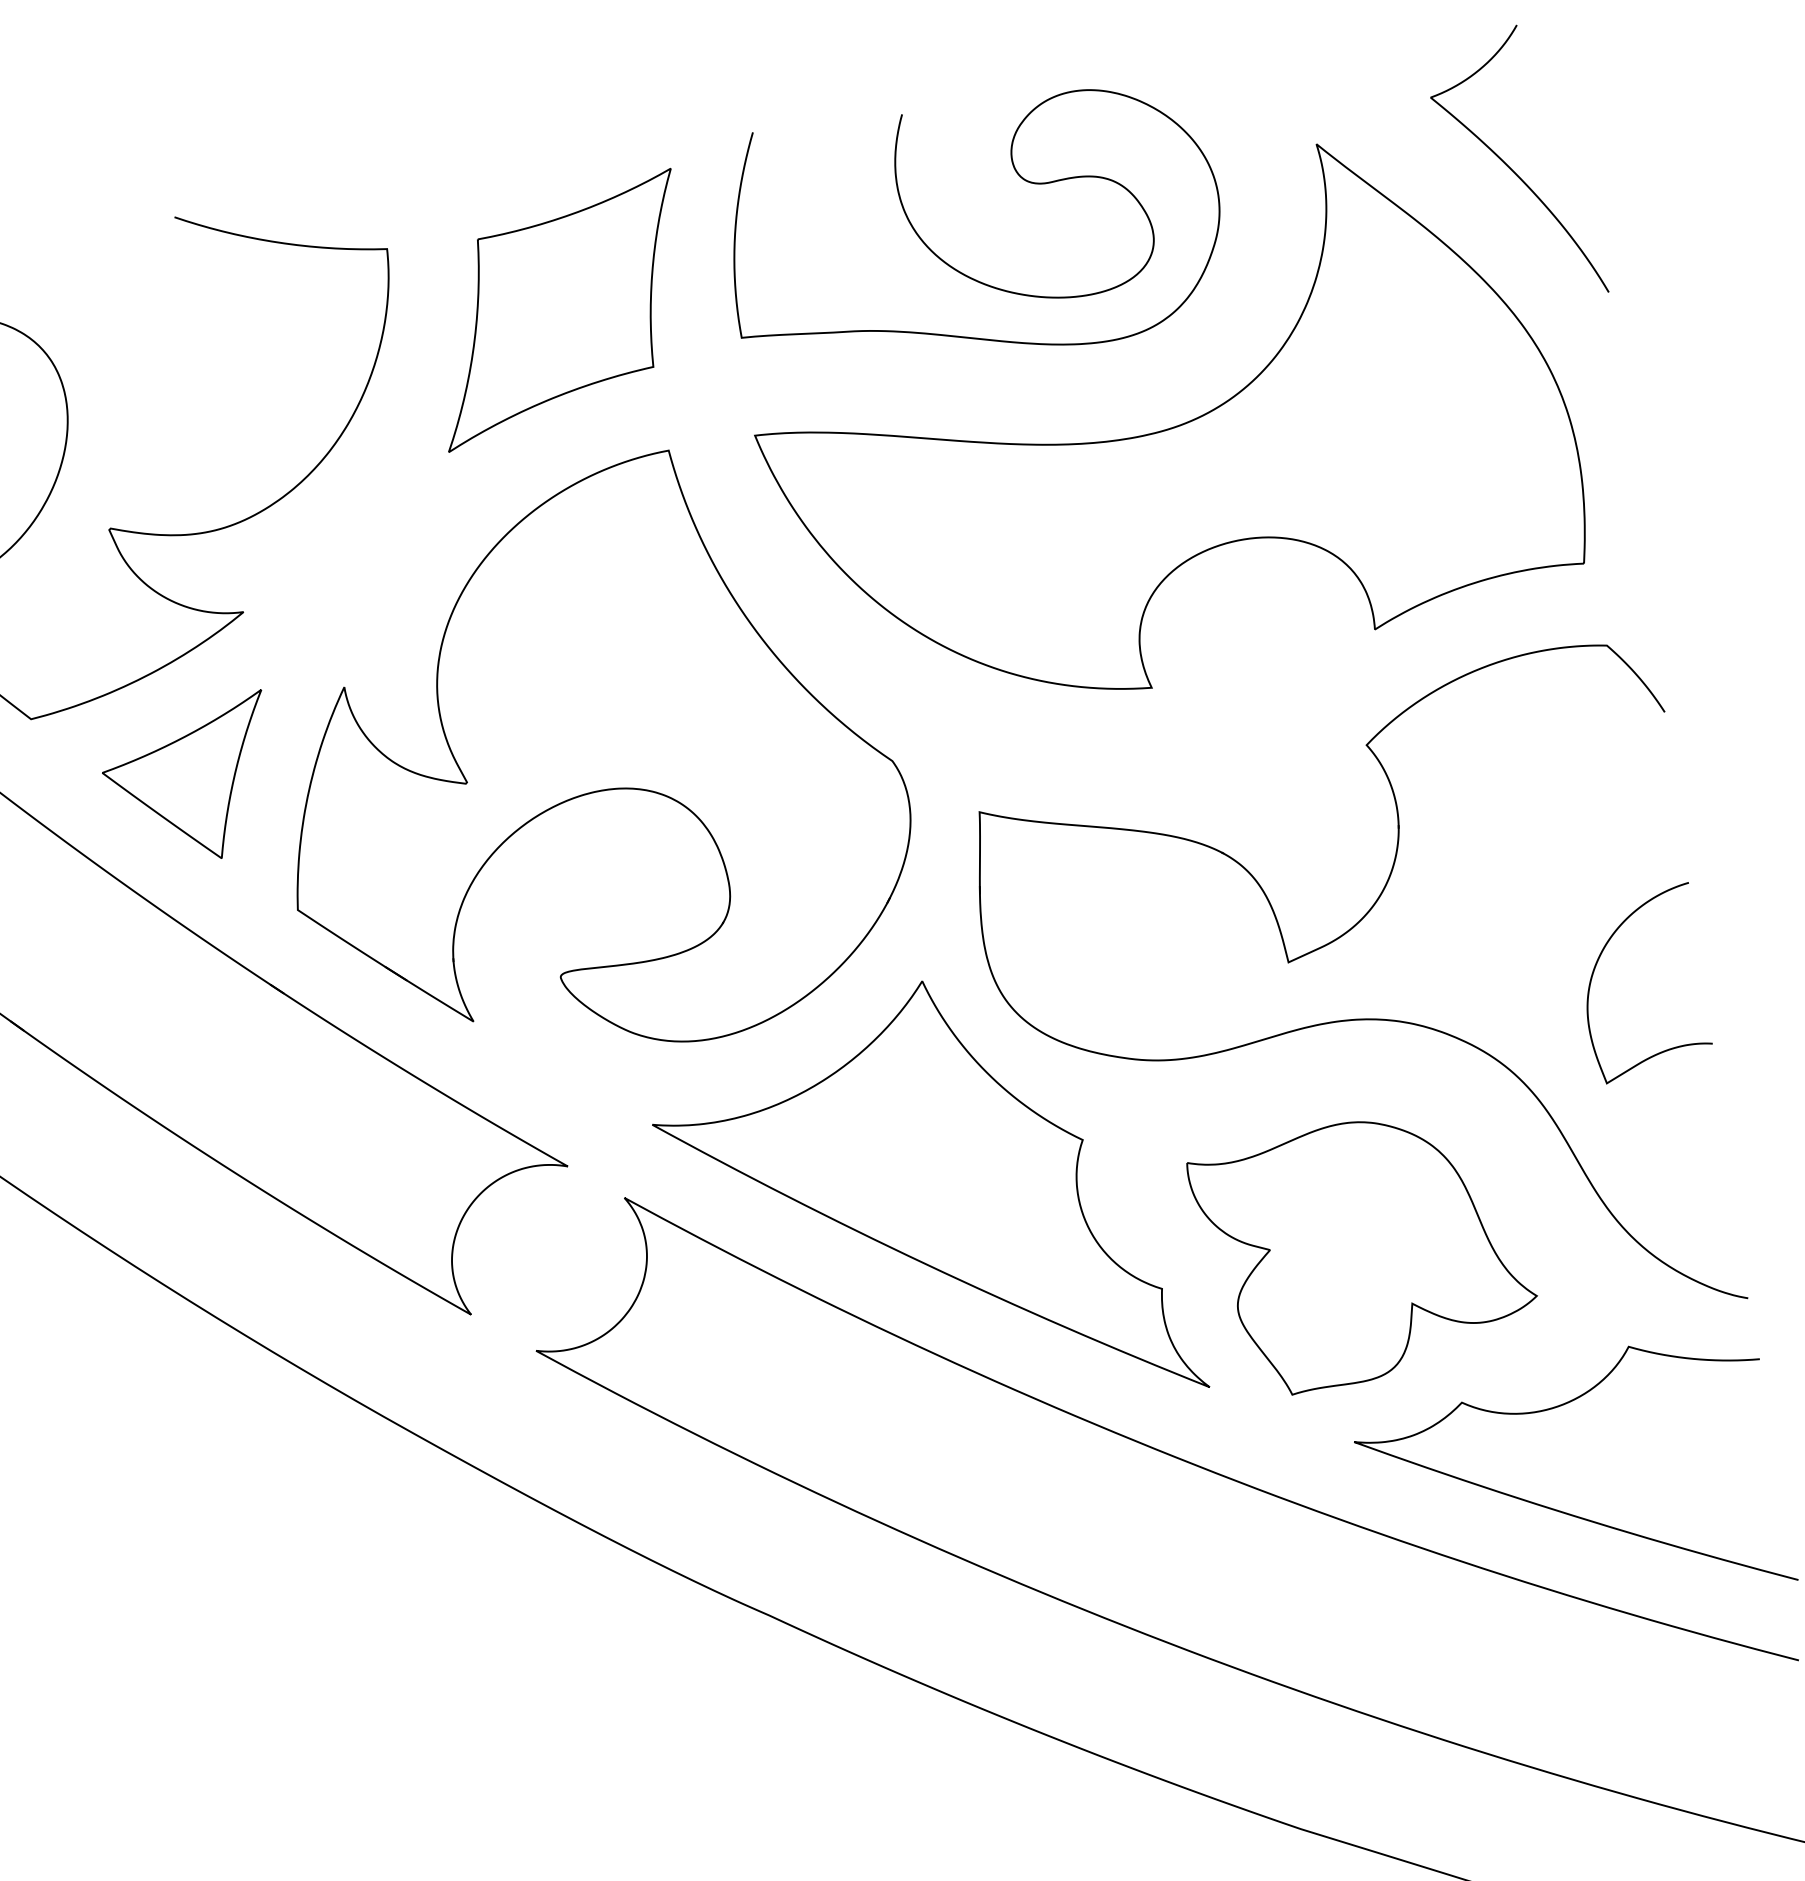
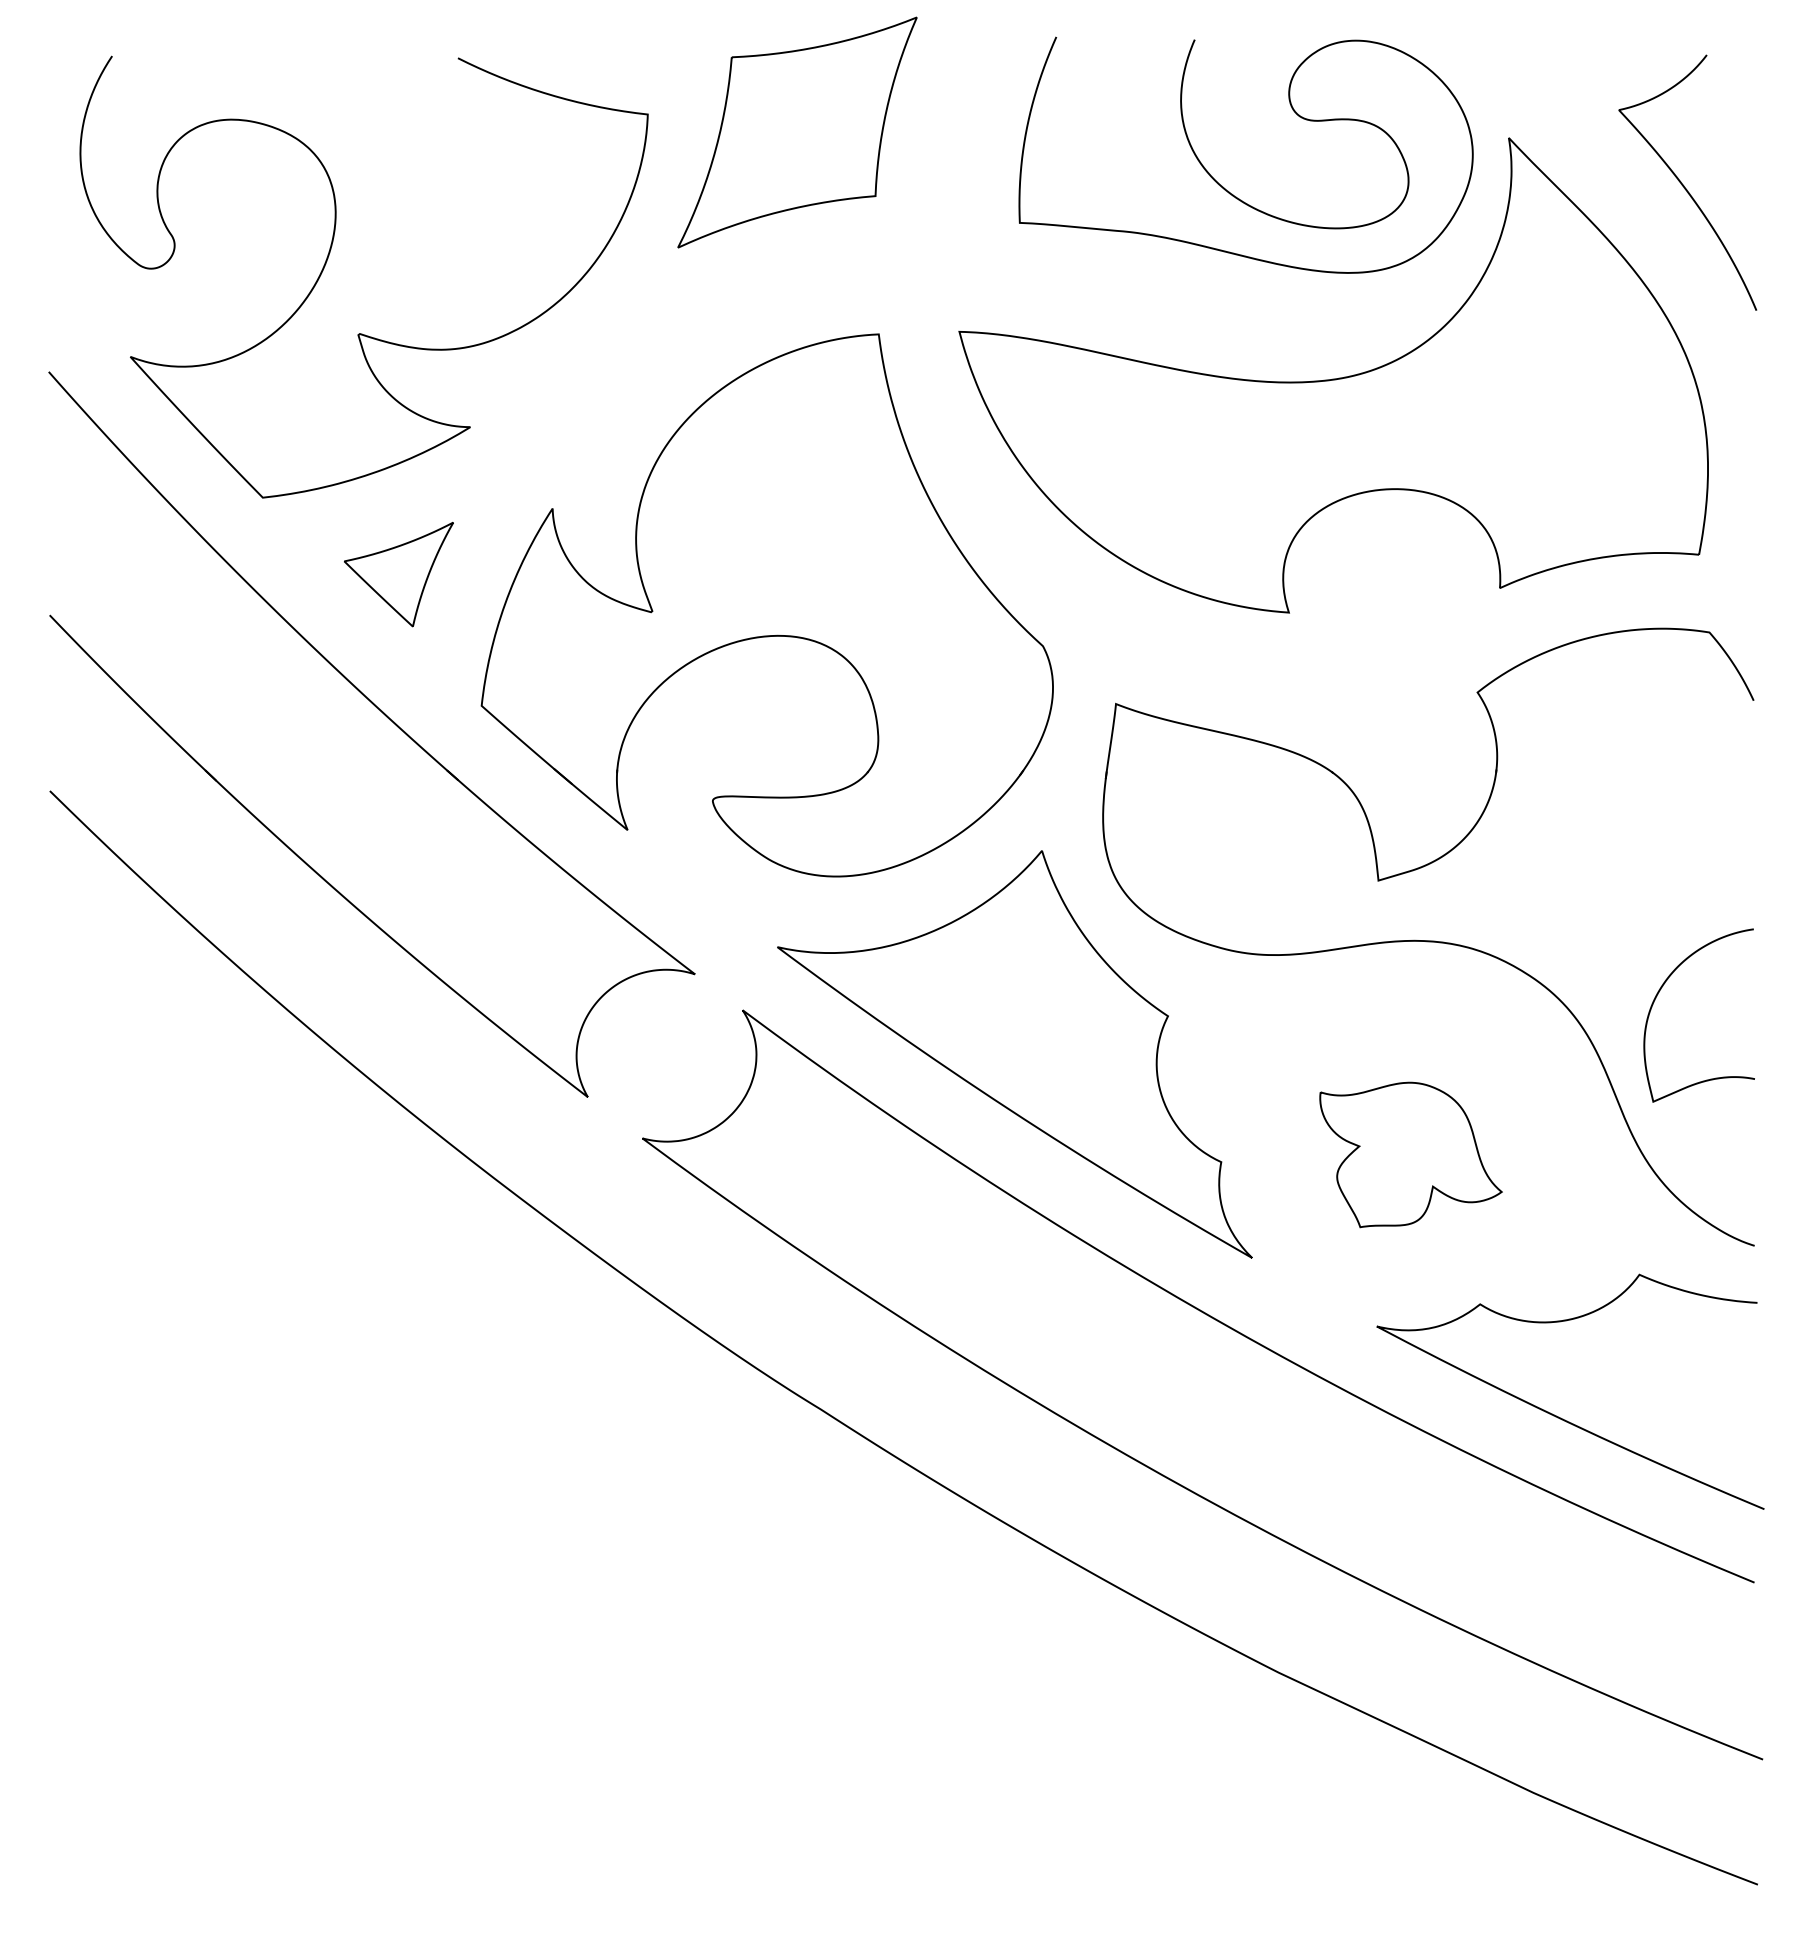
curve: (955, 267) -> (1223, 186), moved
part: (559, 310) -> (797, 132), moved
part: (188, 781) -> (398, 574), size x0.7
curve: (1596, 967) -> (1658, 994), moved
part: (1364, 1252) -> (1410, 1154), size x0.6

